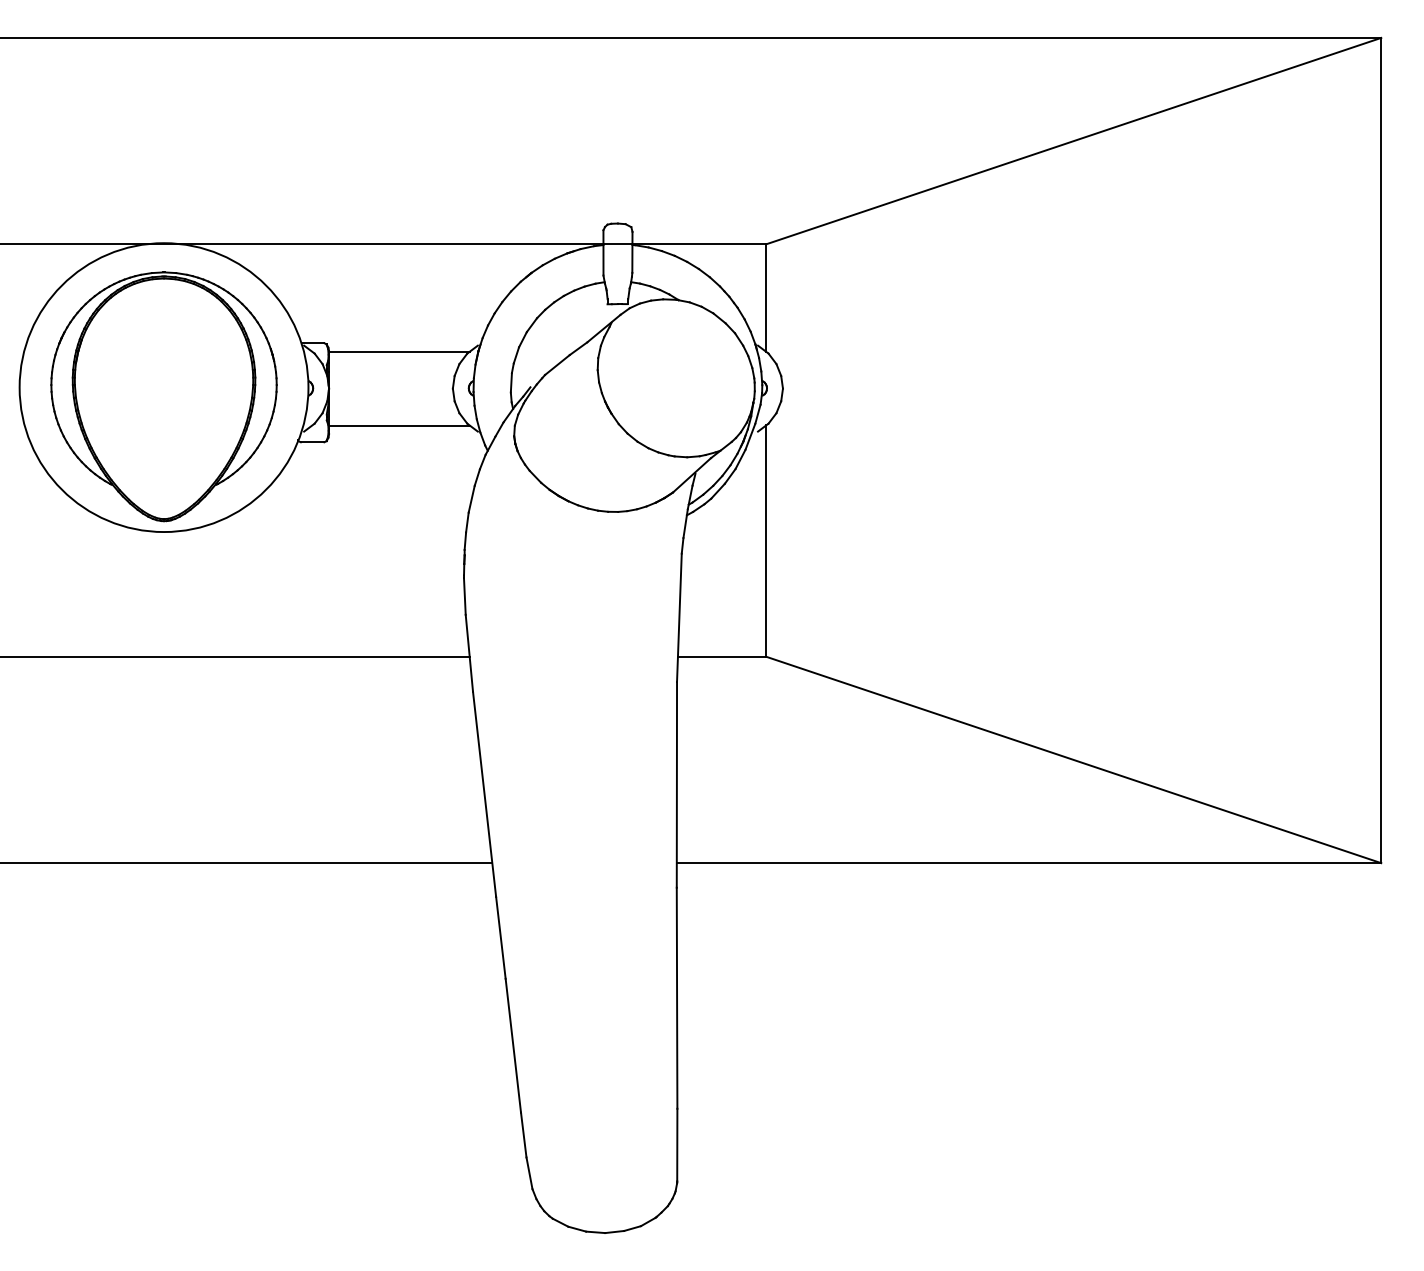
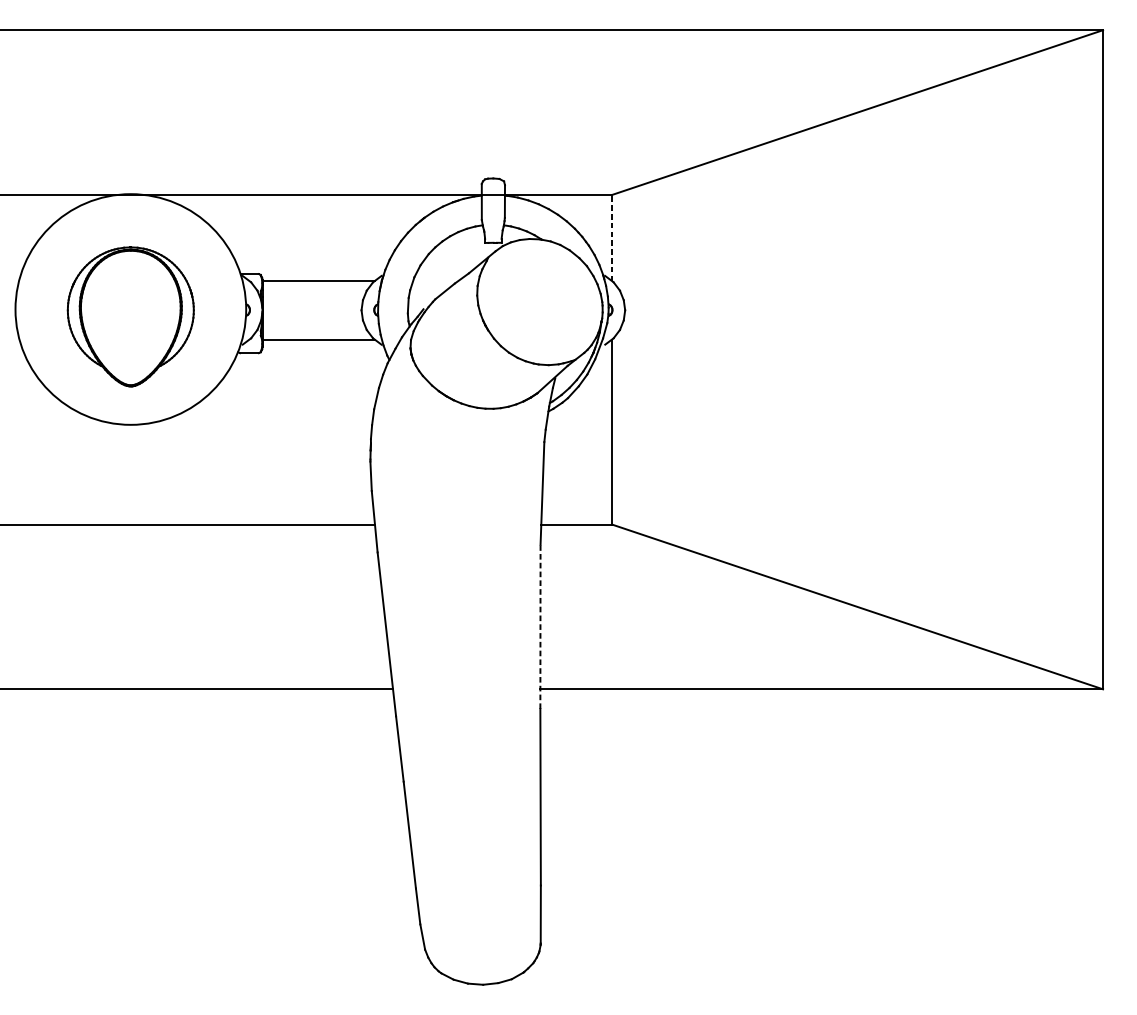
line: (766, 298) -> (612, 238), solid -> dashed
part: (163, 396) -> (130, 316), size x0.7
line: (676, 784) -> (540, 626), solid -> dashed

